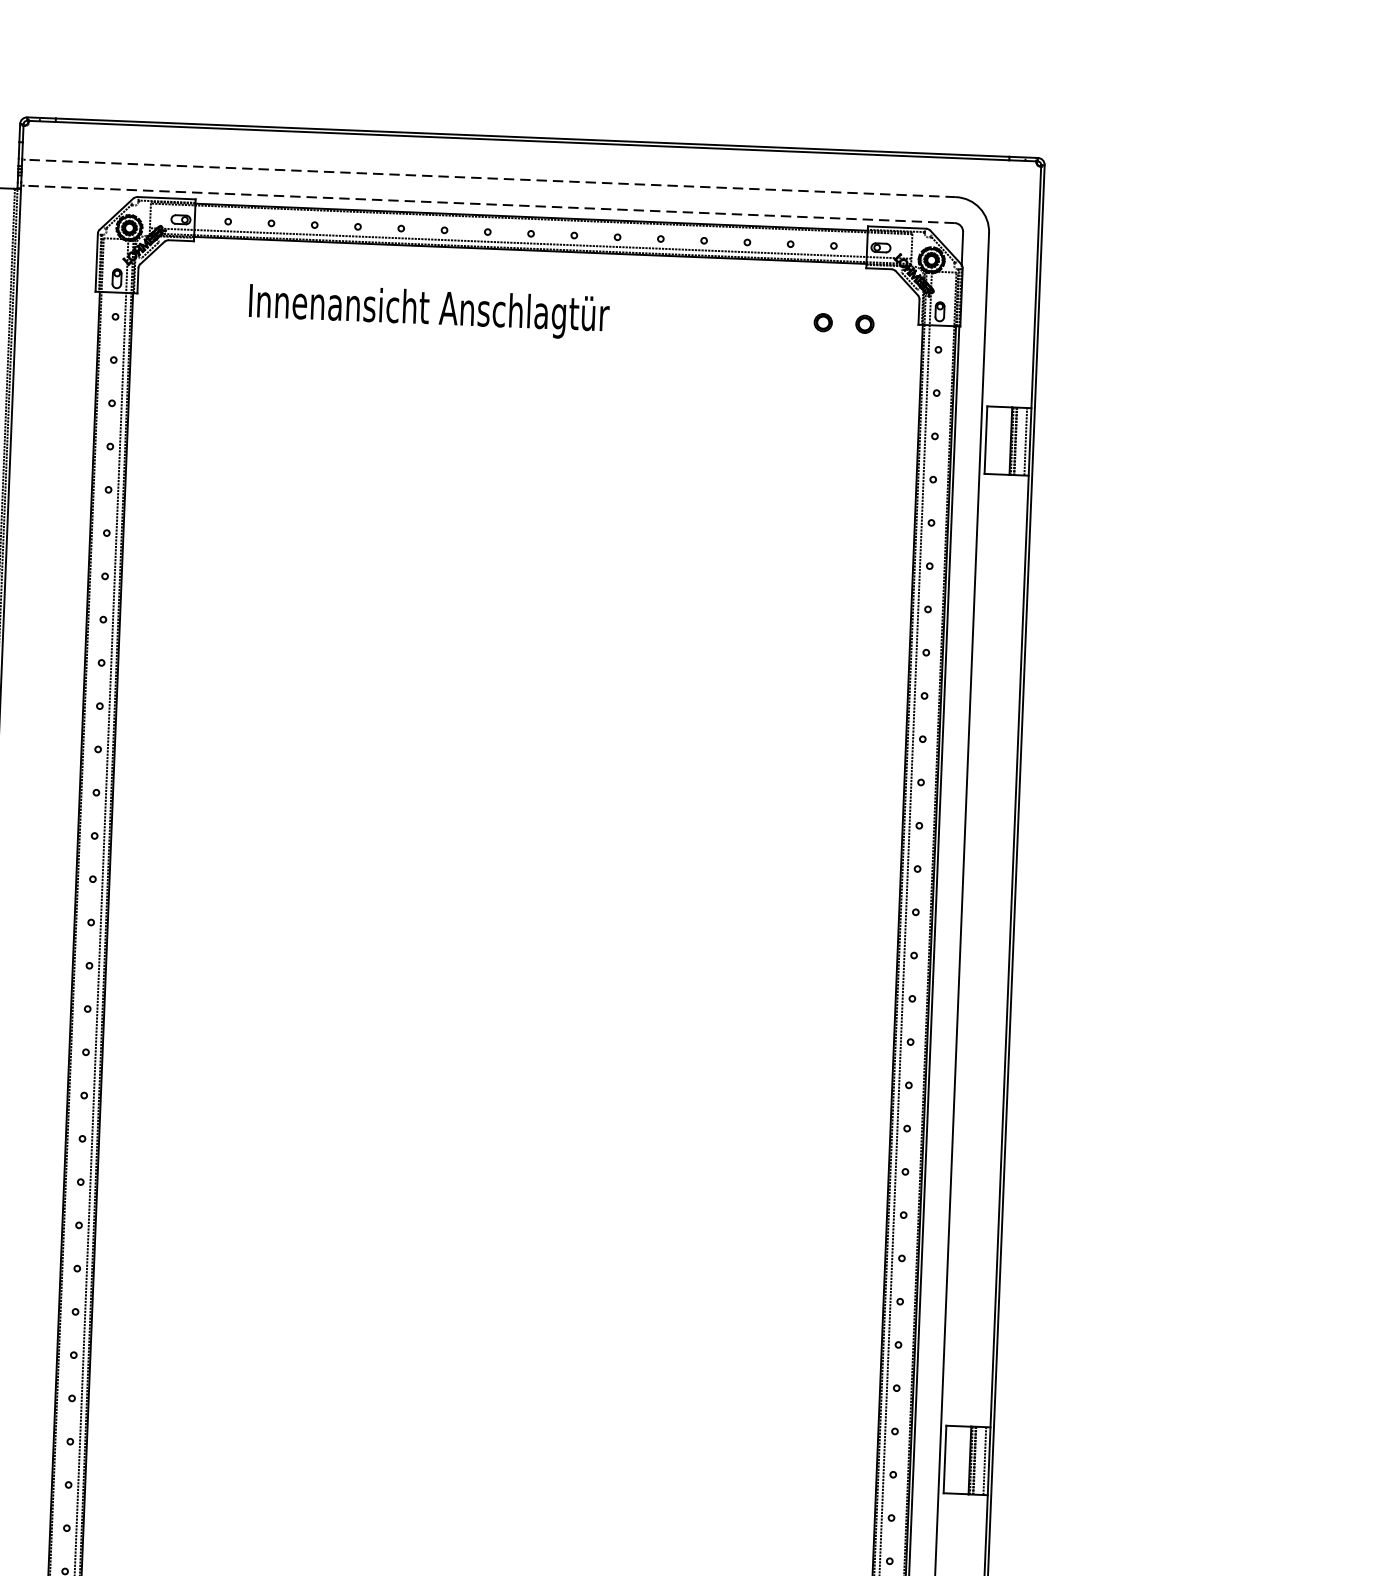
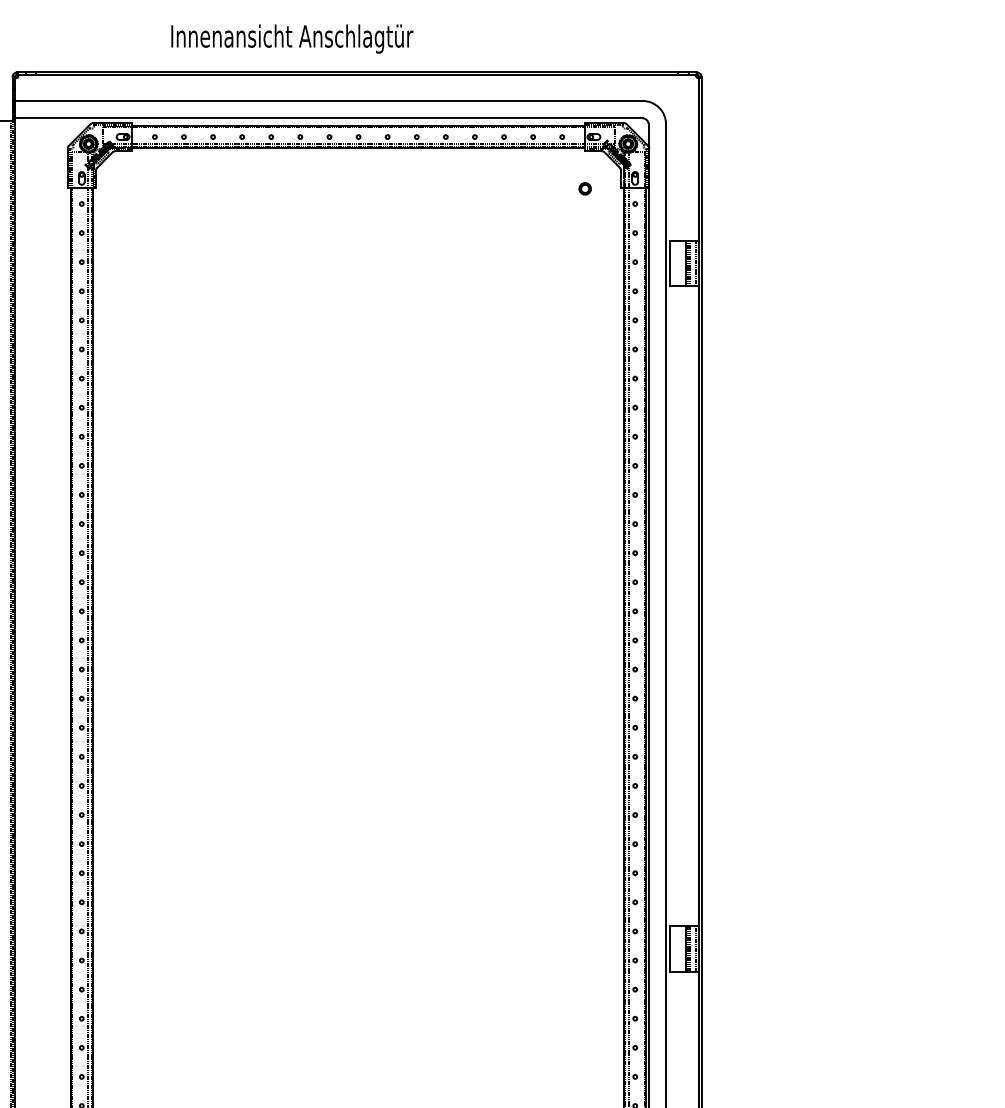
line: (491, 179) -> (330, 101), dashed -> solid
line: (490, 204) -> (330, 118), dashed -> solid
text: (429, 310) -> (292, 38), moved
part: (822, 322) -> (556, 188), removed

